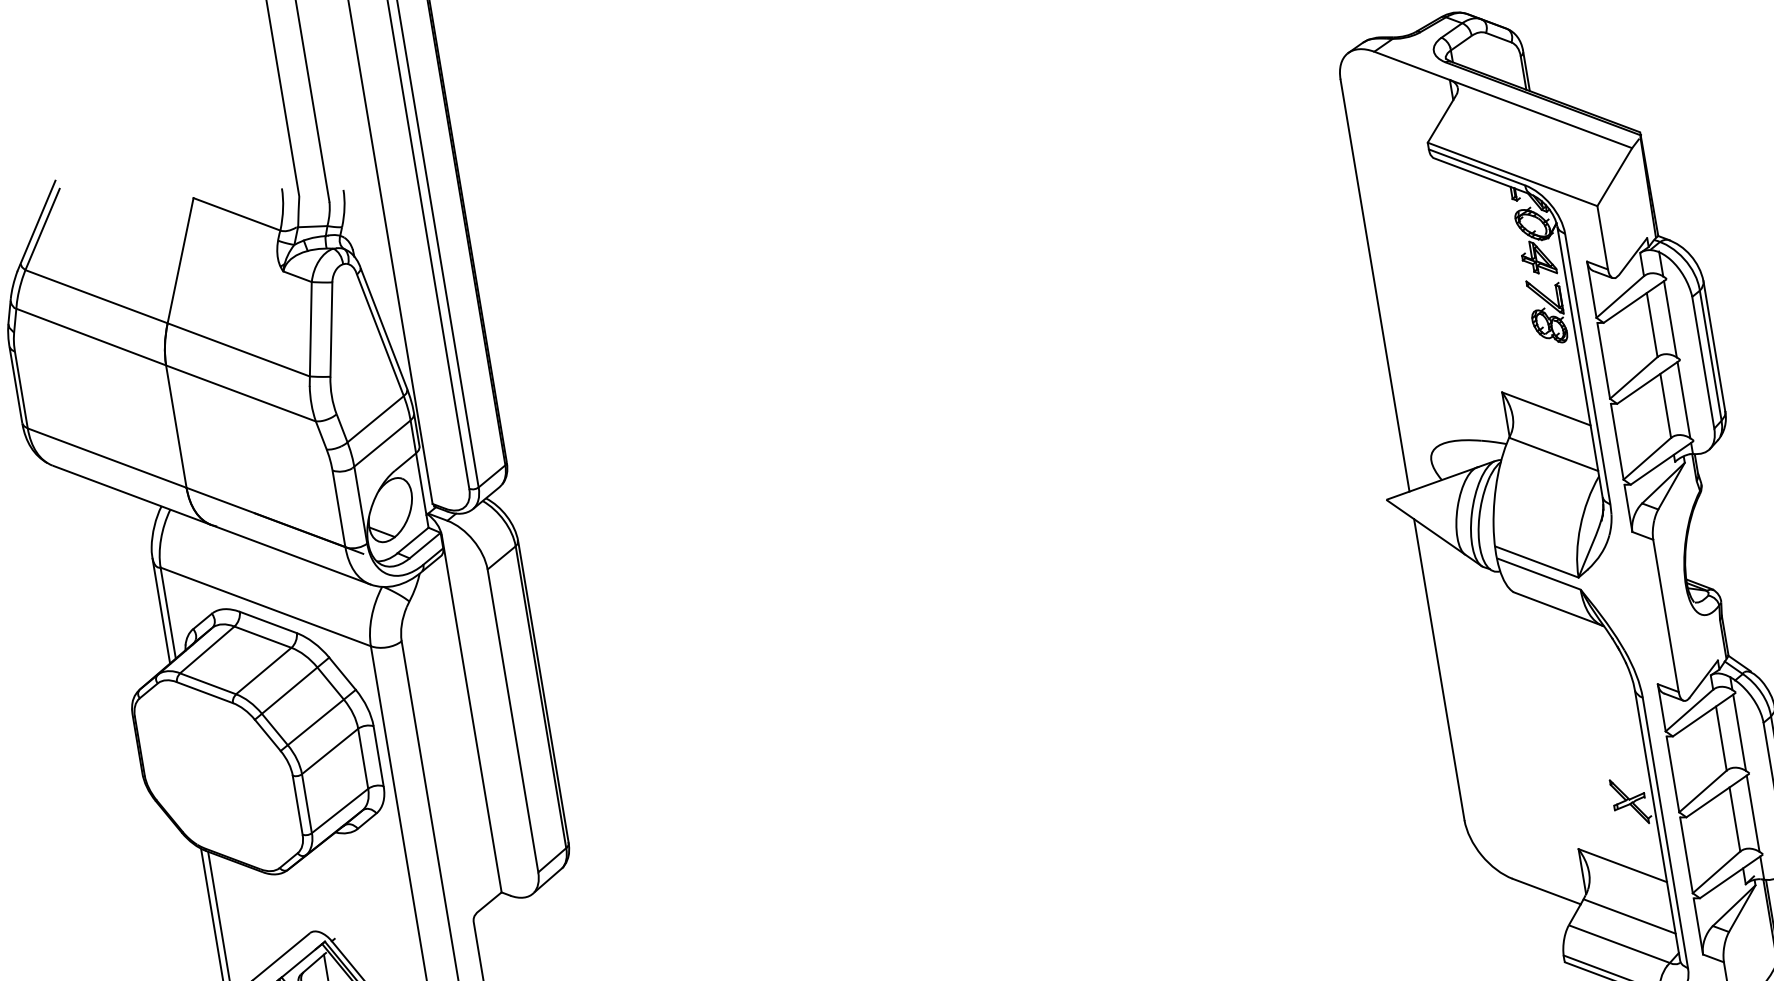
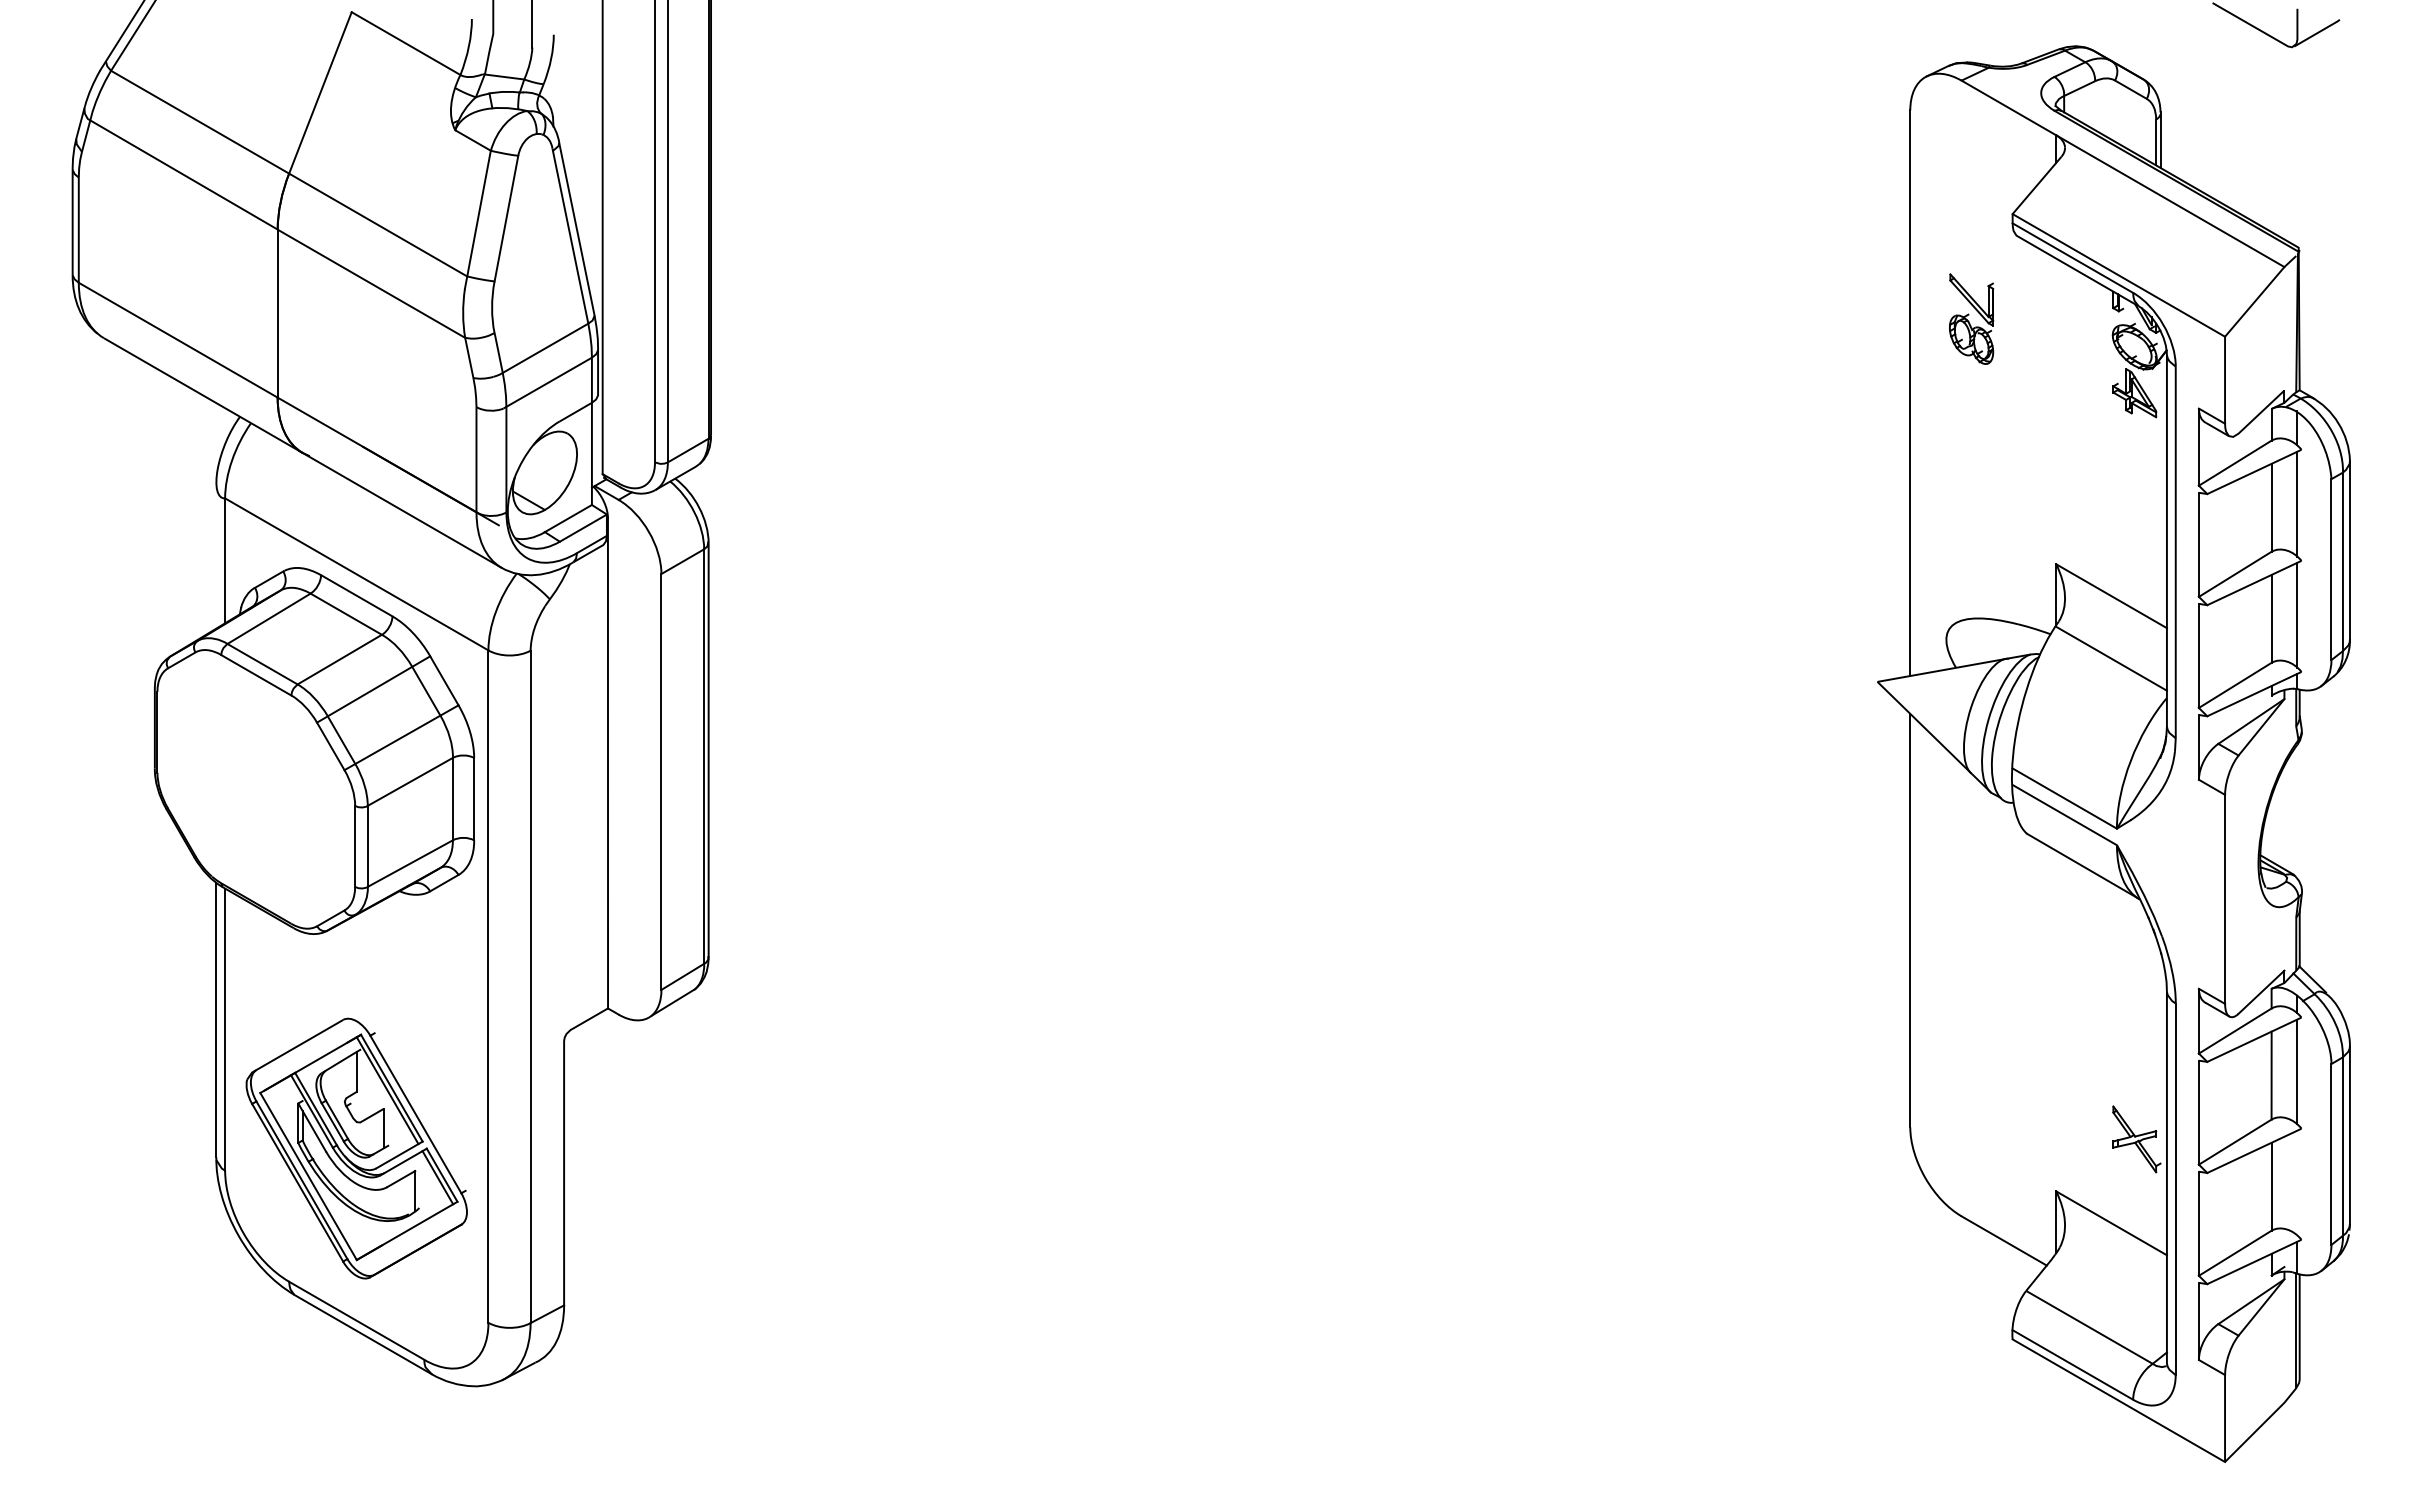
part: (1547, 310) -> (1971, 318), moved
line: (161, 610) -> (216, 556), removed
line: (1753, 813) -> (2297, 1182), removed
line: (1629, 916) -> (2108, 1292), removed

